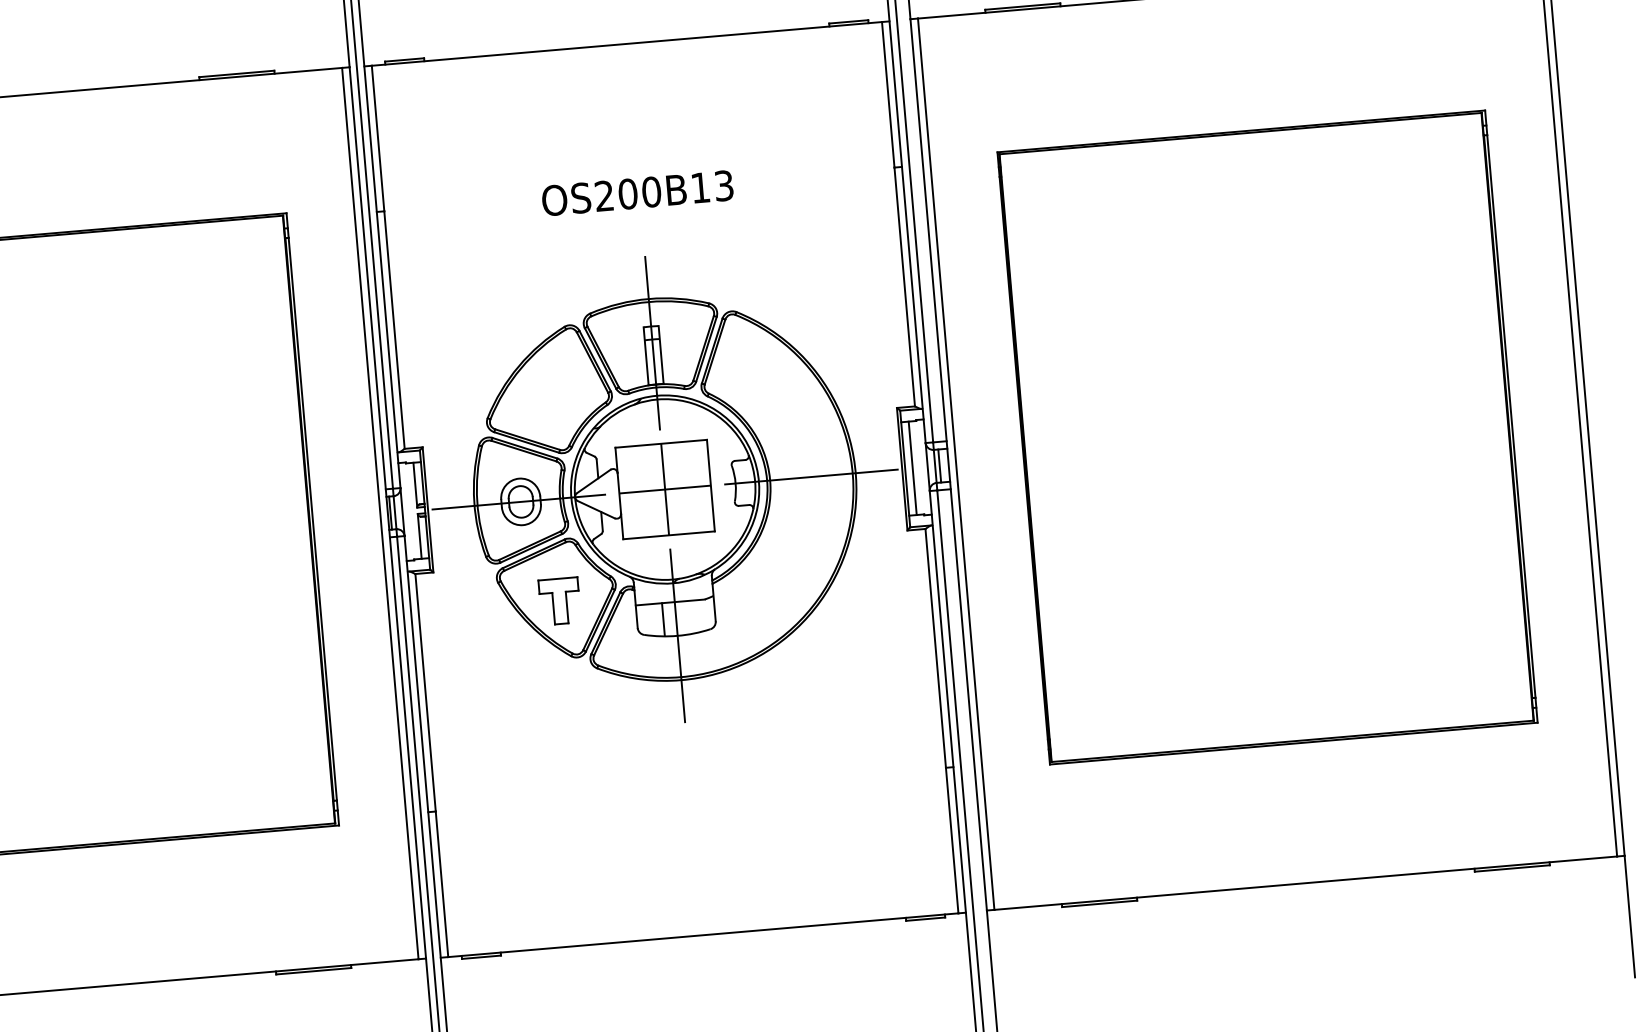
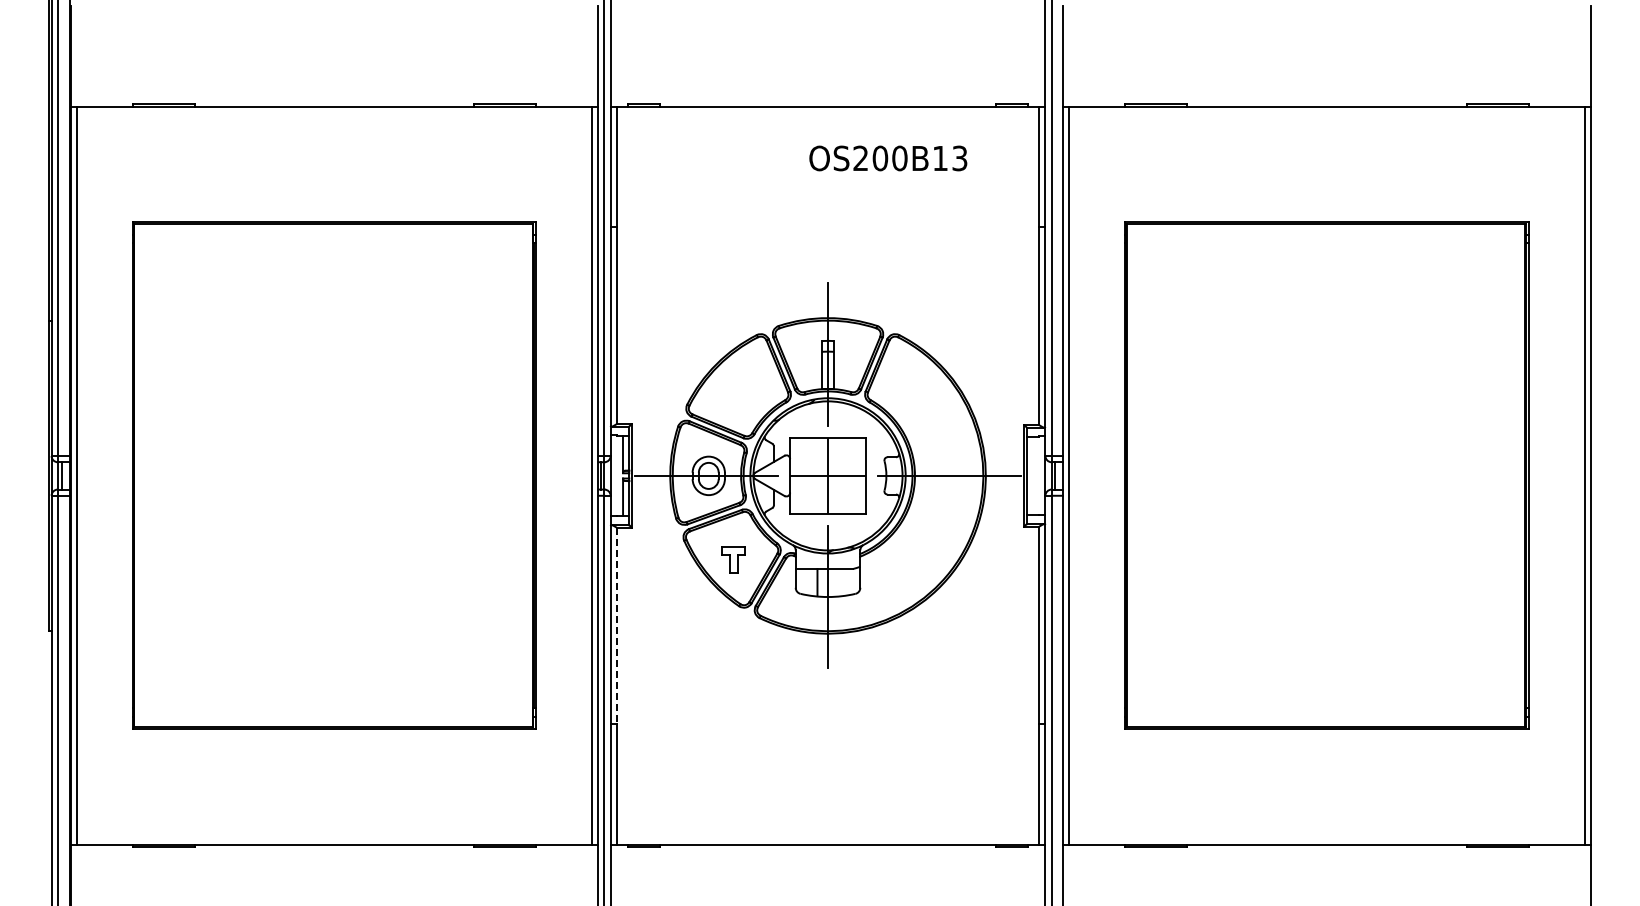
text: (637, 193) -> (888, 158), moved
line: (913, 467) -> (1033, 475), removed
part: (559, 601) -> (733, 560), size x0.7
line: (425, 693) -> (616, 626), solid -> dashed

